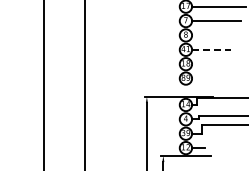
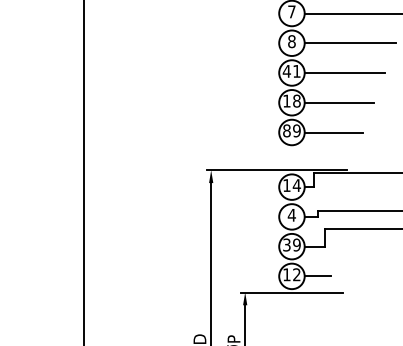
line: (214, 35) -> (351, 43), added
line: (212, 49) -> (346, 72), dashed -> solid
line: (208, 64) -> (338, 103), added
line: (206, 78) -> (334, 132), added

